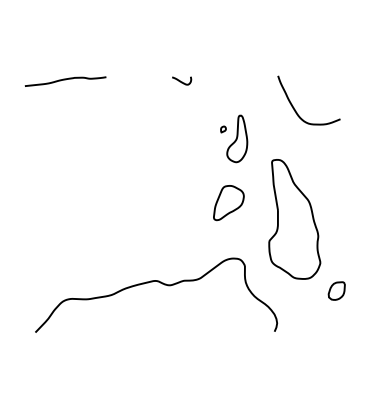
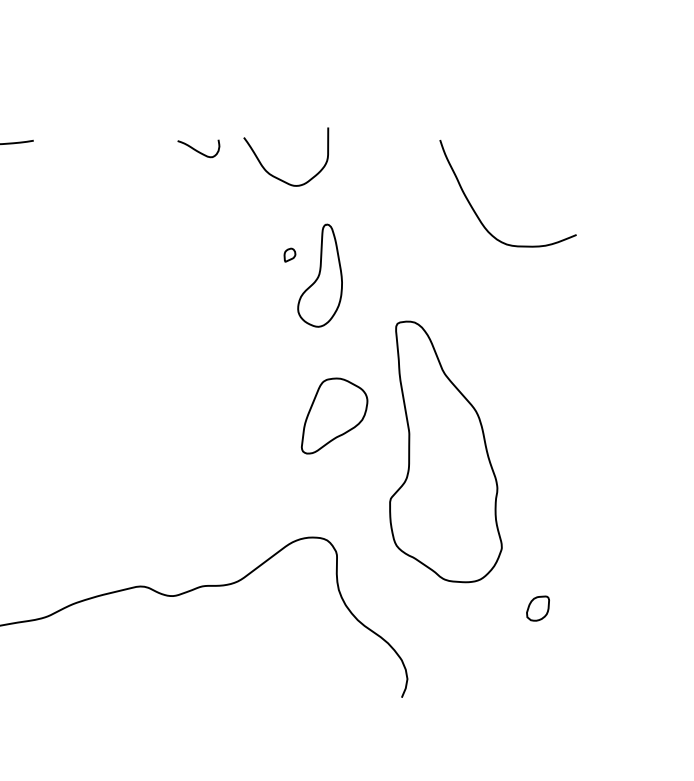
curve: (216, 92) -> (274, 174), added
curve: (296, 110) -> (480, 215), moved
part: (228, 203) -> (333, 417), moved
part: (336, 290) -> (537, 607), size x0.62

